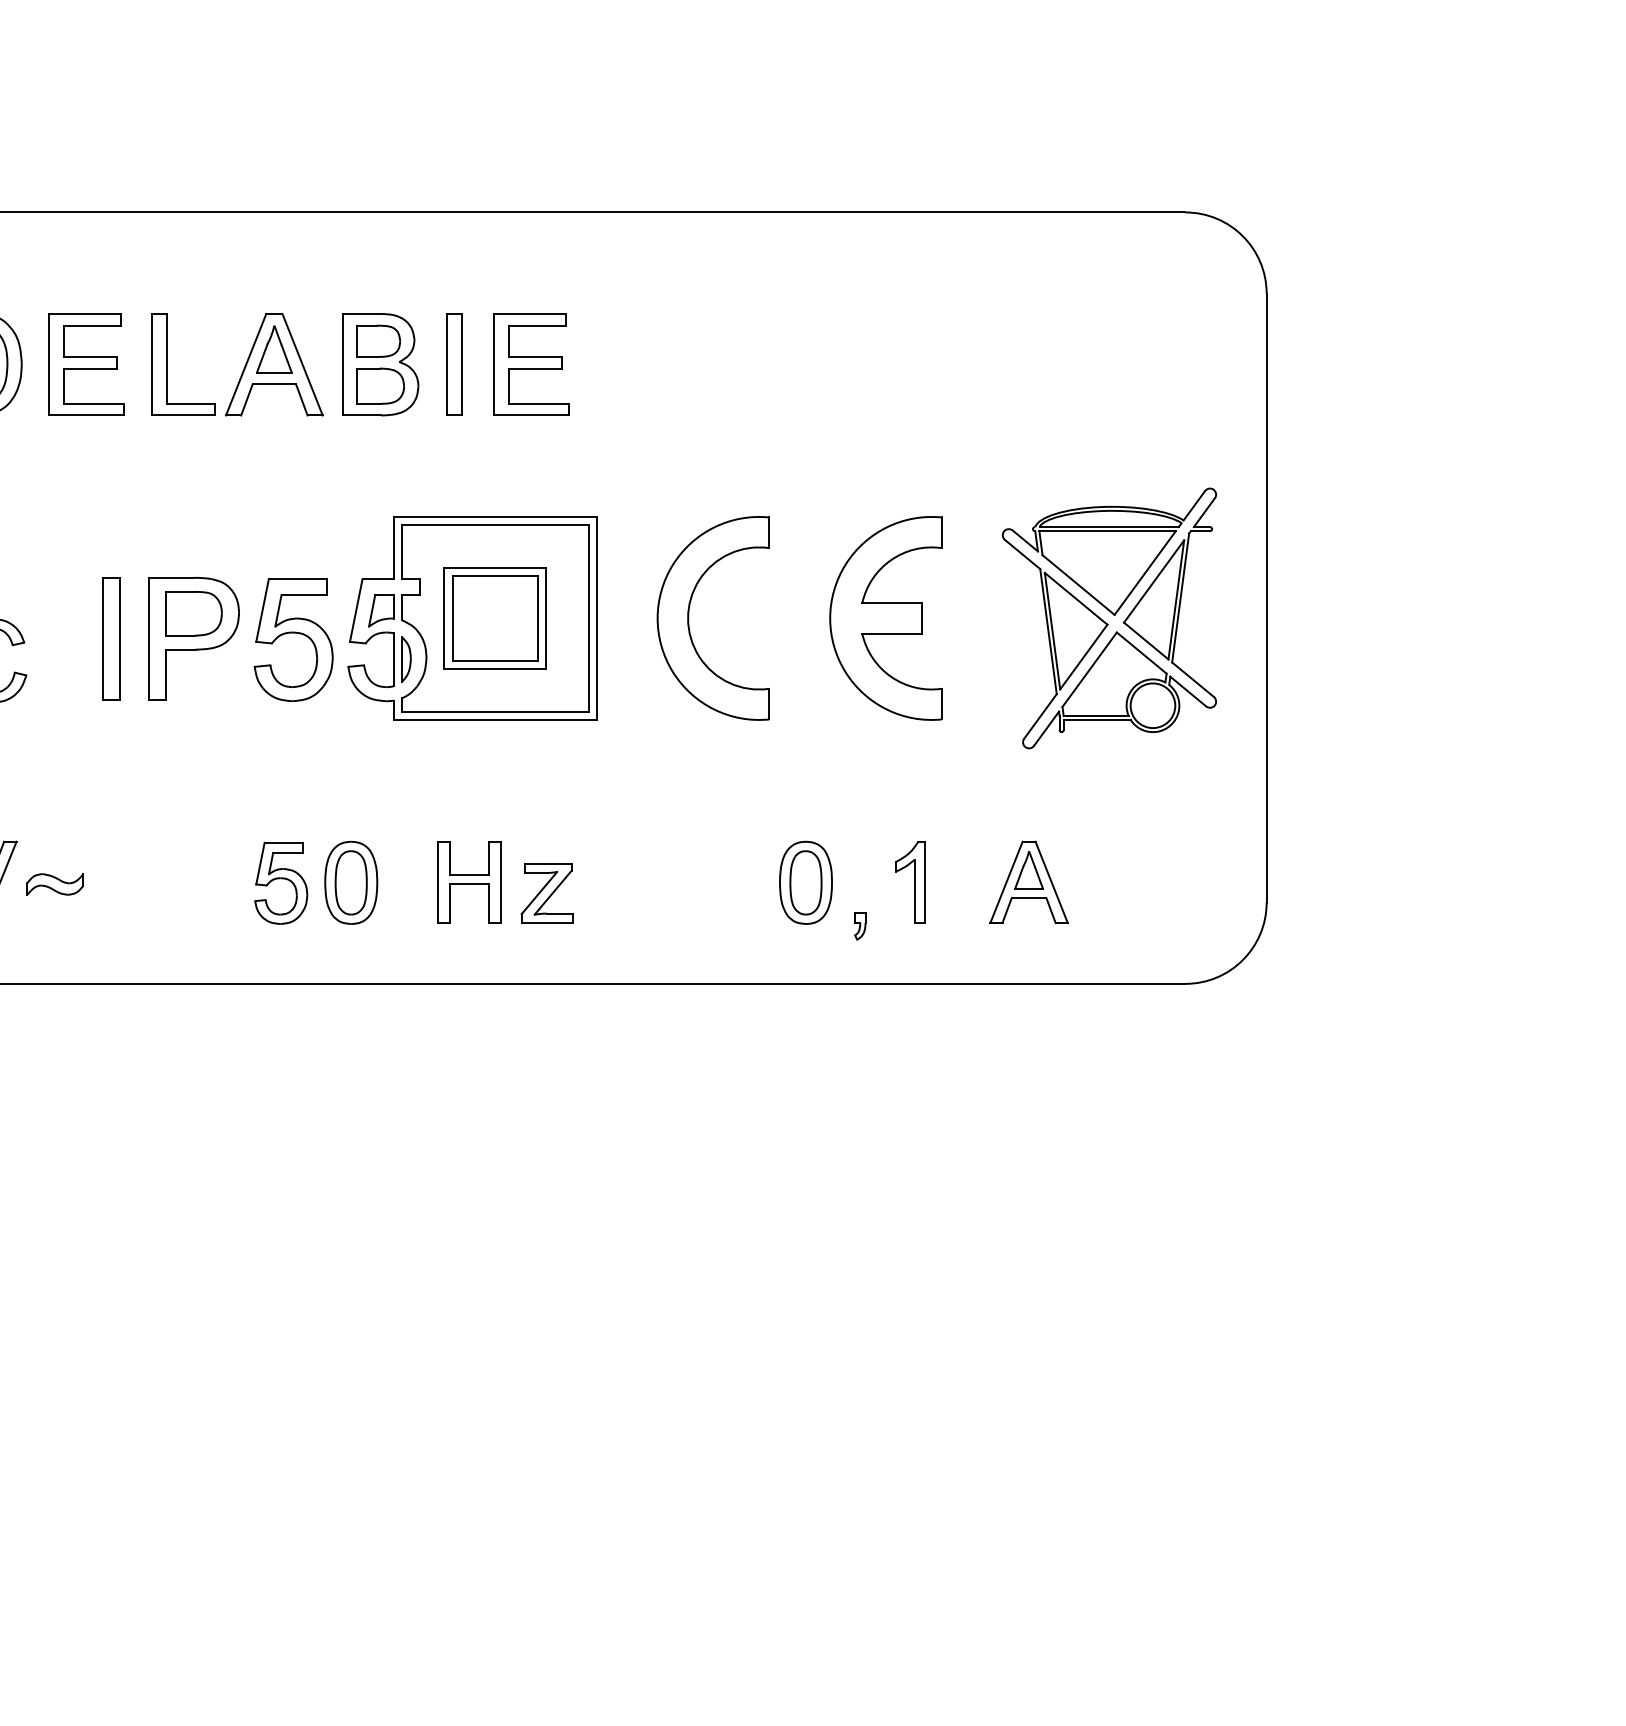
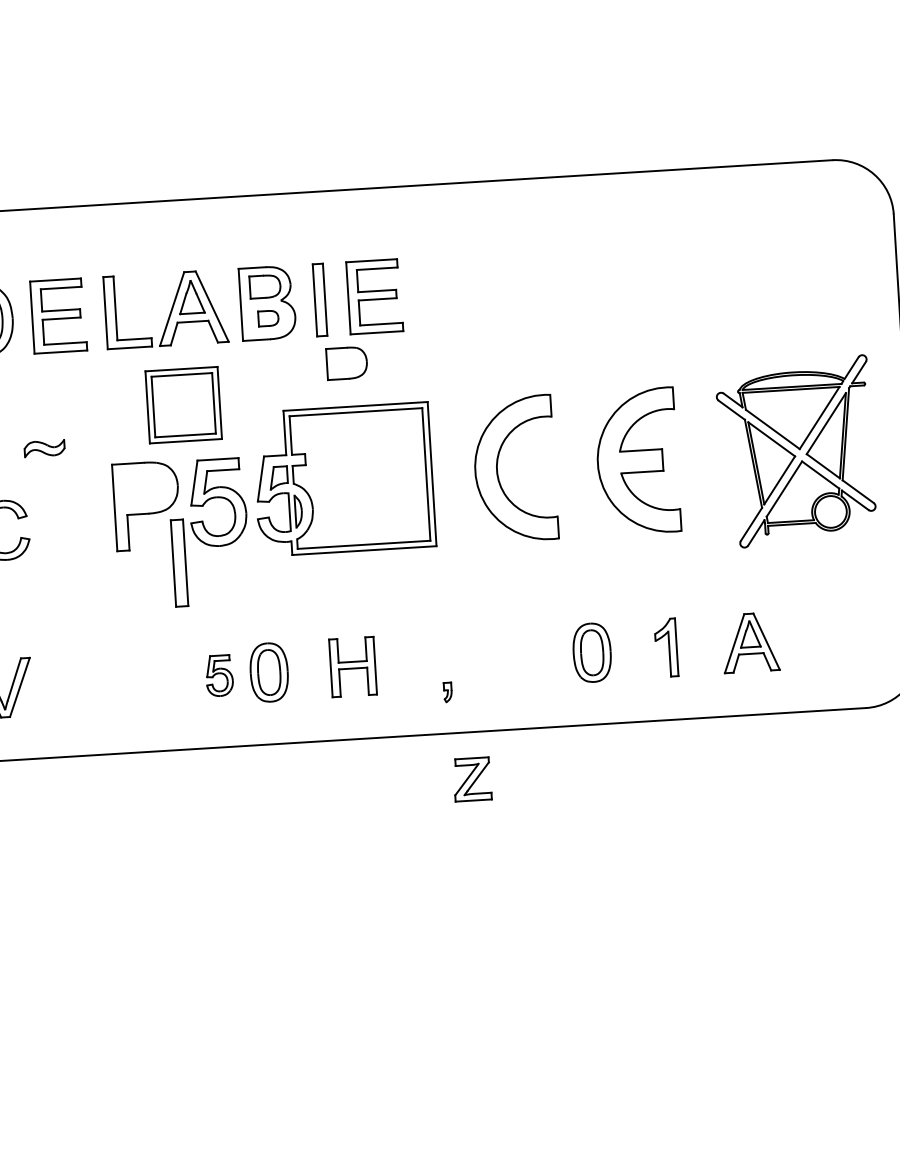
part: (380, 385) -> (268, 318), size x0.6
part: (193, 613) -> (346, 363), moved
part: (494, 618) -> (183, 405), moved
part: (111, 638) -> (179, 563), moved
part: (281, 882) -> (219, 675), size x0.7
part: (54, 884) -> (44, 448), moved
part: (546, 893) -> (472, 779), moved
part: (860, 926) -> (448, 692), moved

